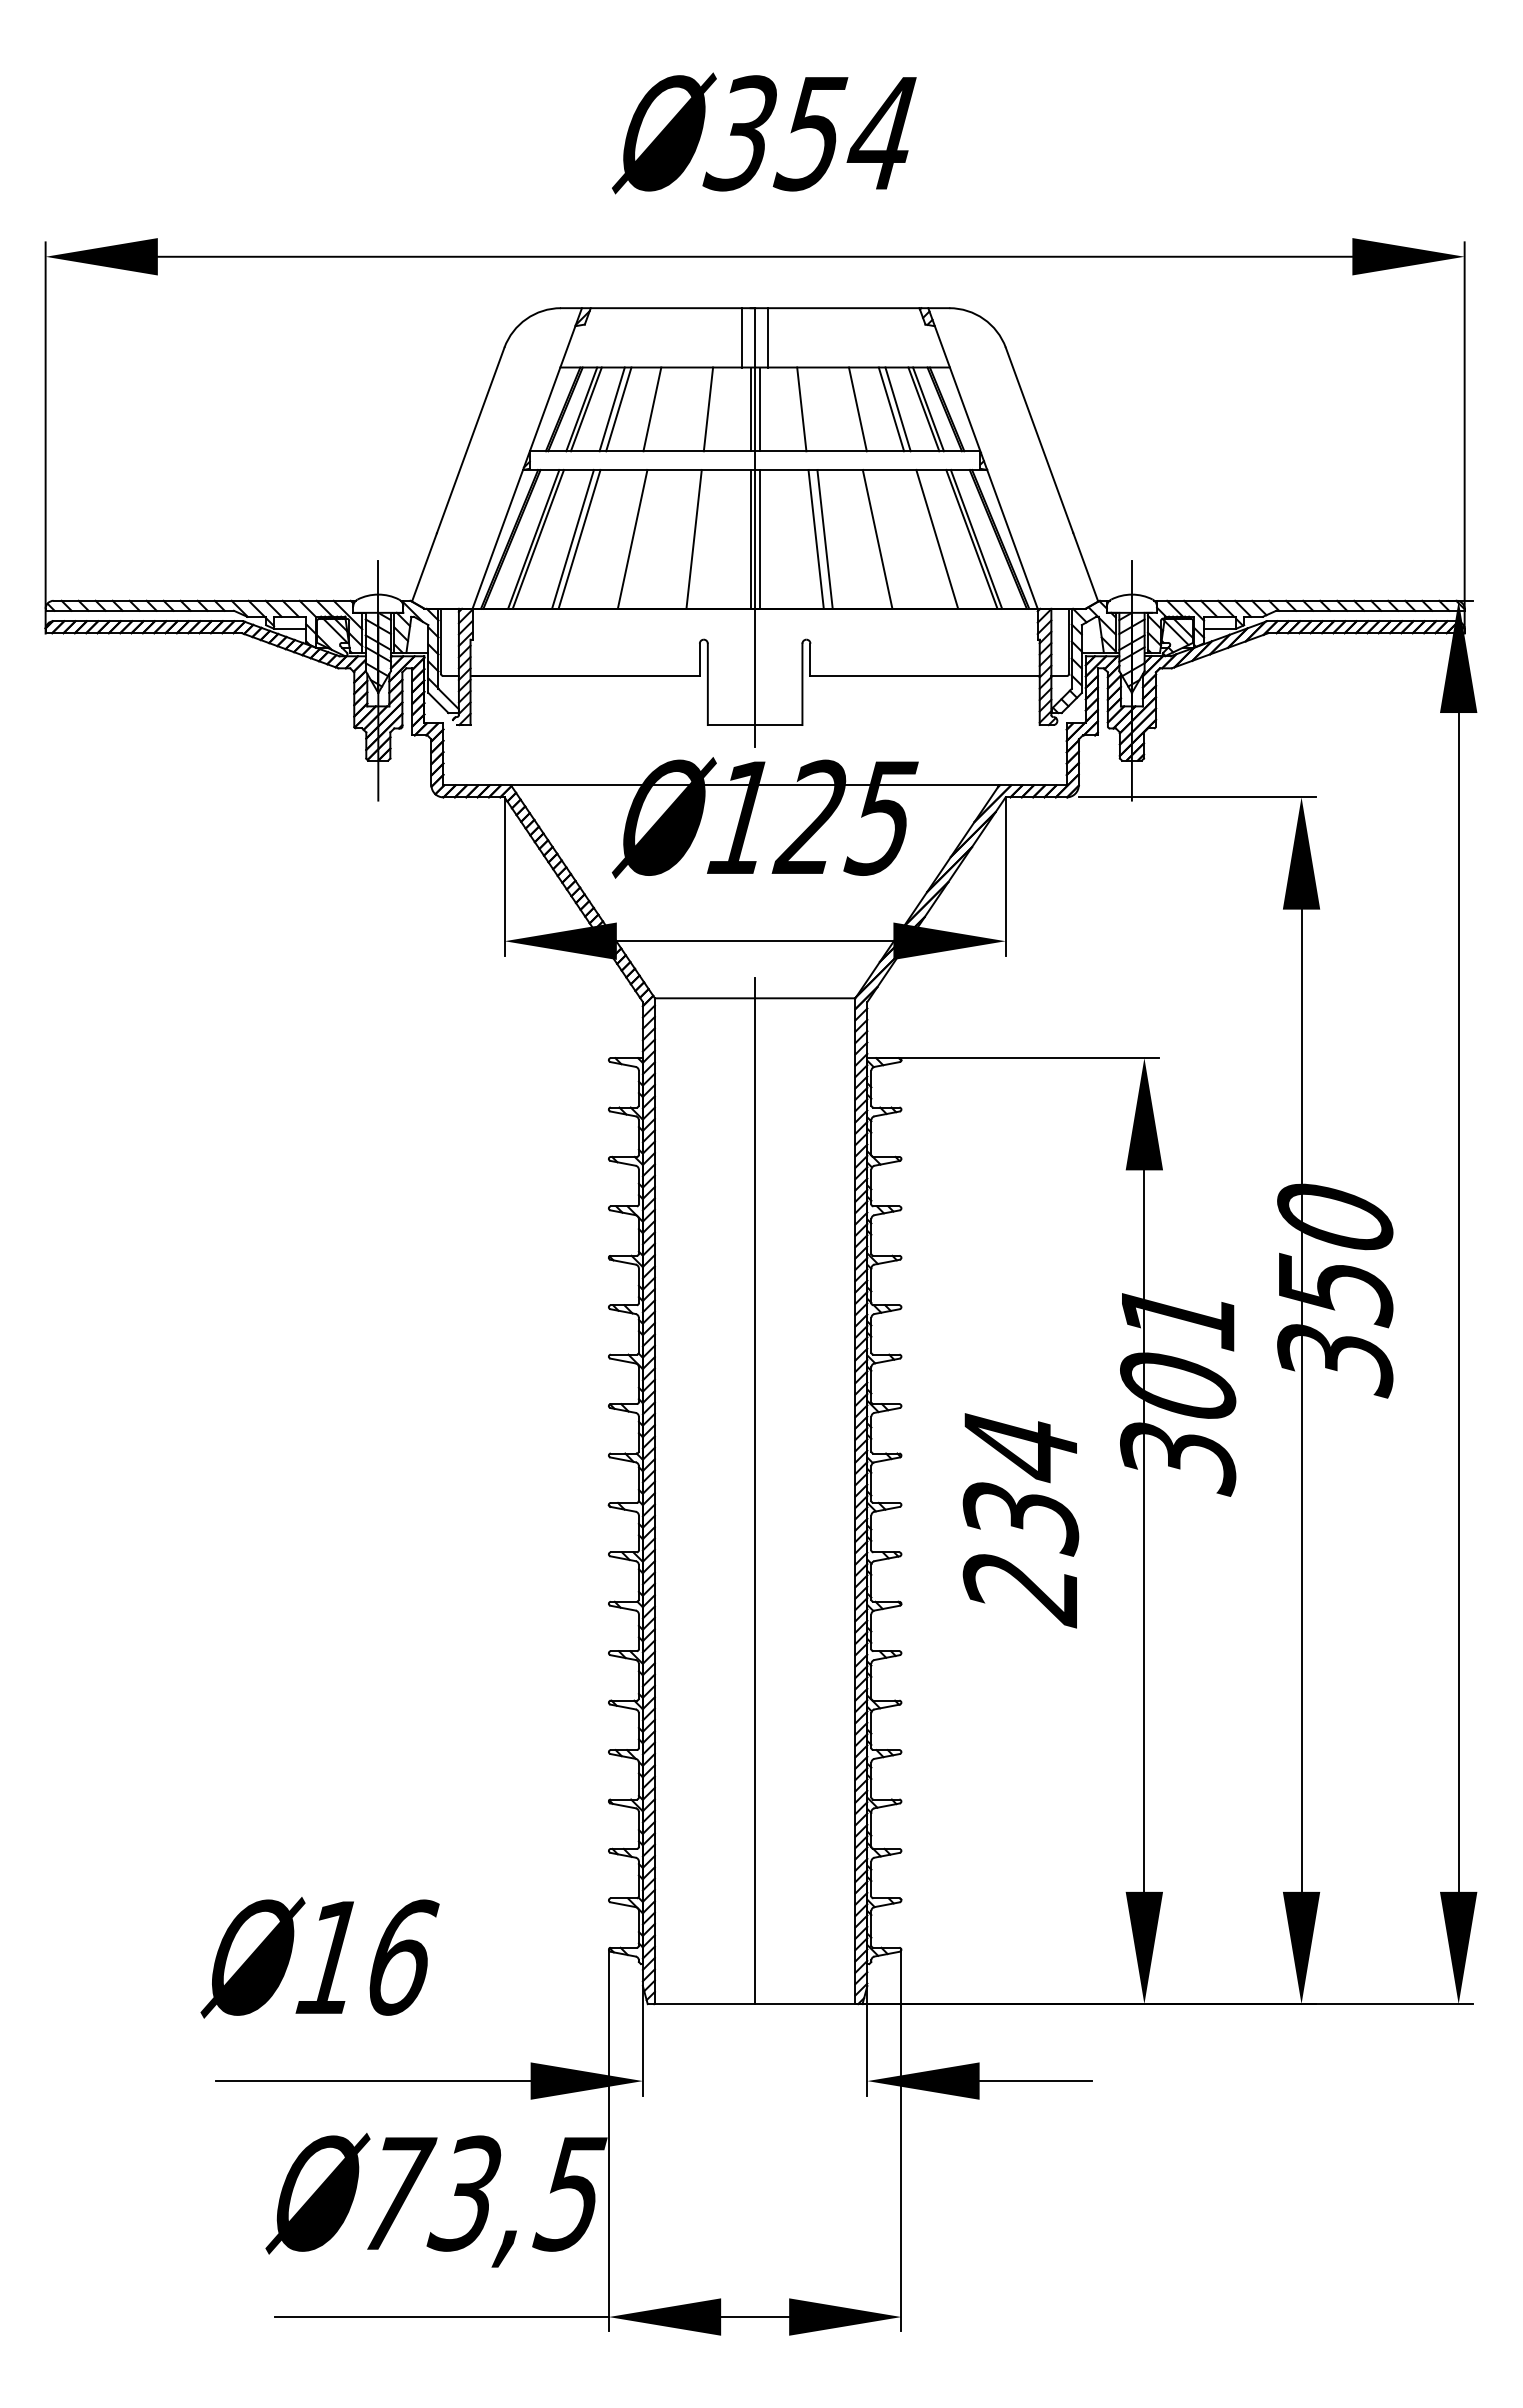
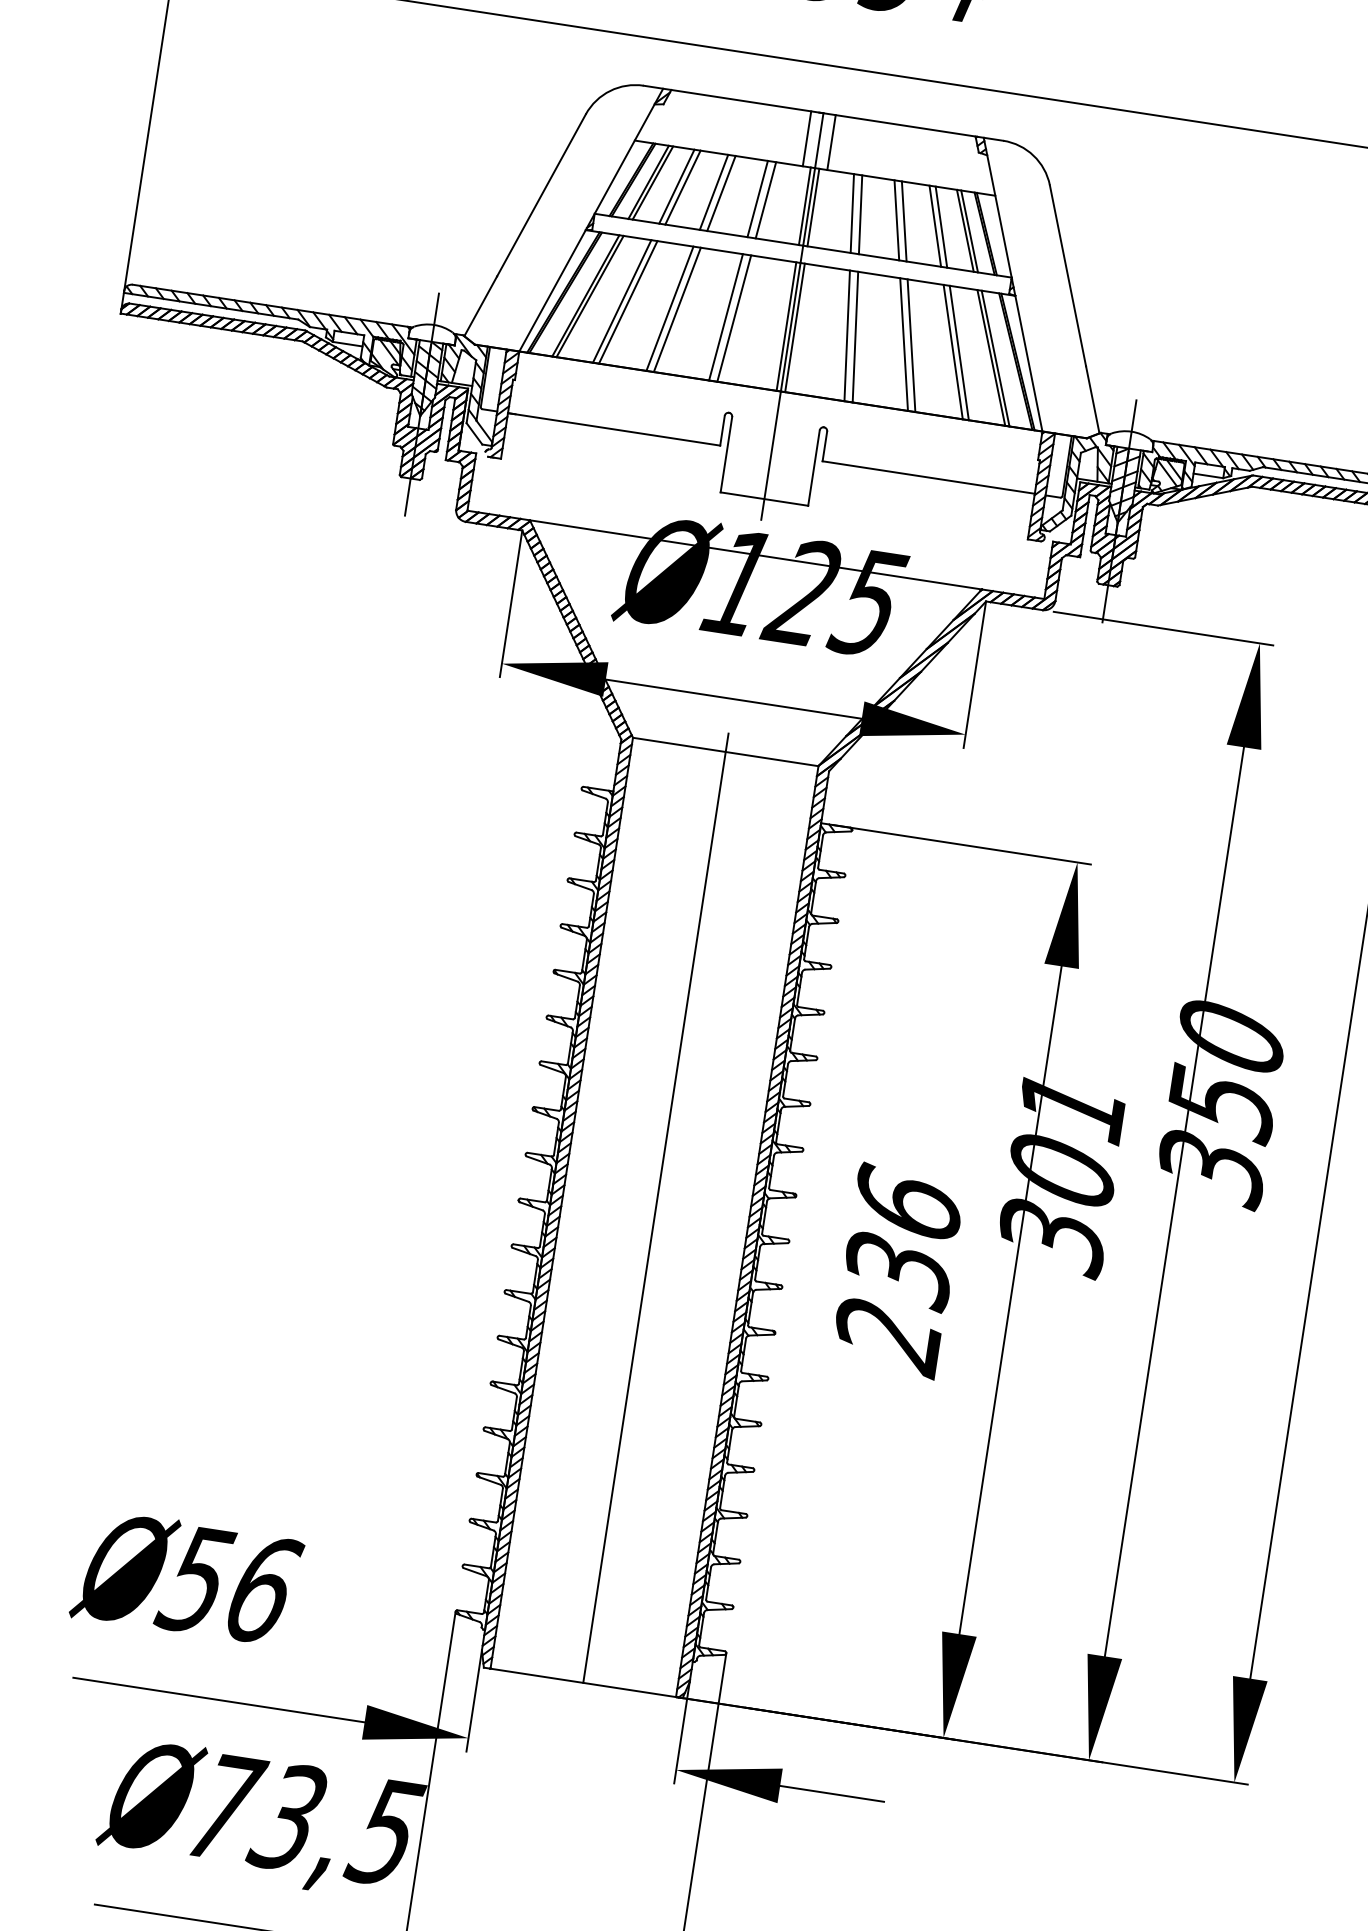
line: (660, 409) -> (721, 193), added
line: (699, 409) -> (757, 199), added
line: (810, 409) -> (860, 214), added
line: (849, 409) -> (896, 220), added
line: (624, 538) -> (669, 307), added
line: (684, 538) -> (725, 316), added
line: (885, 538) -> (911, 344), added
line: (930, 538) -> (953, 351), added
text: (1020, 1445) -> (908, 1203), 234 -> 236
text: (328, 1958) -> (194, 1580), 16 -> 56

